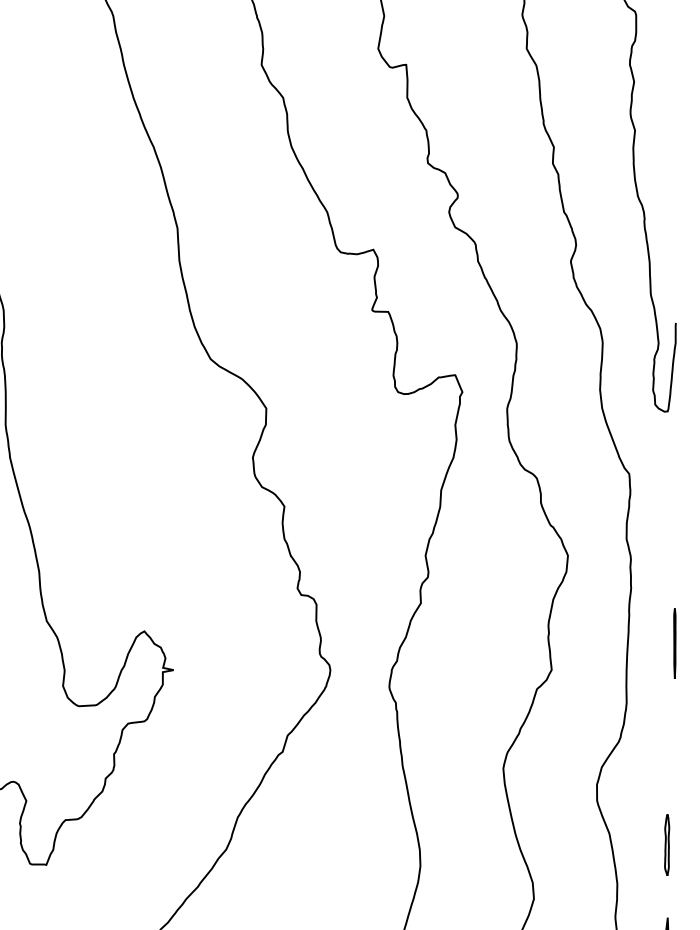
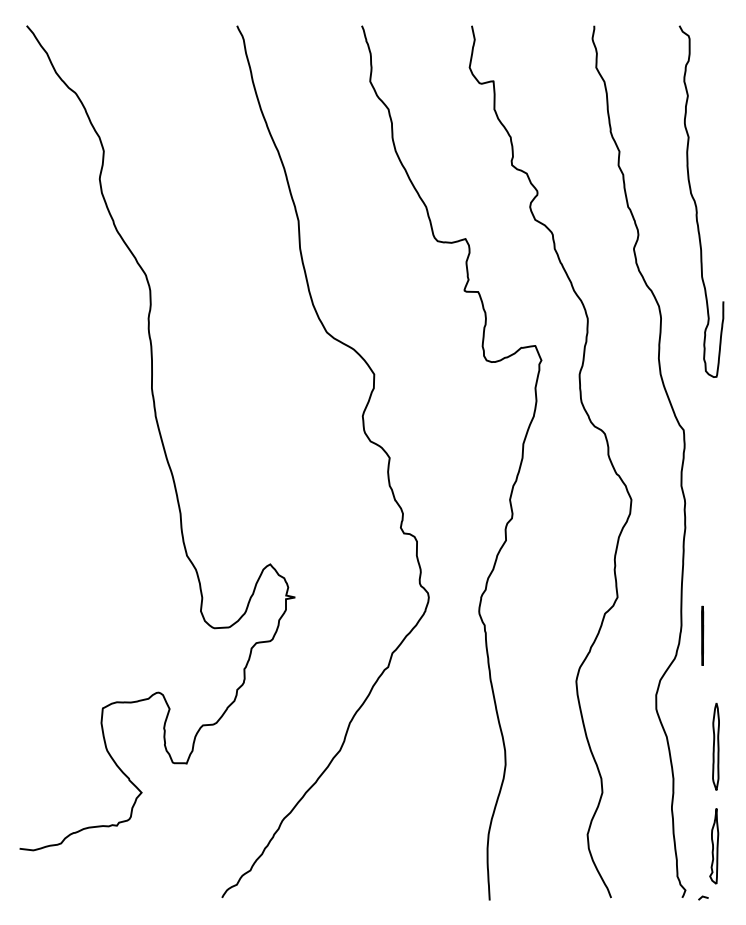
line: (674, 643) -> (702, 635), moved
part: (666, 844) -> (715, 746), size x1.67

